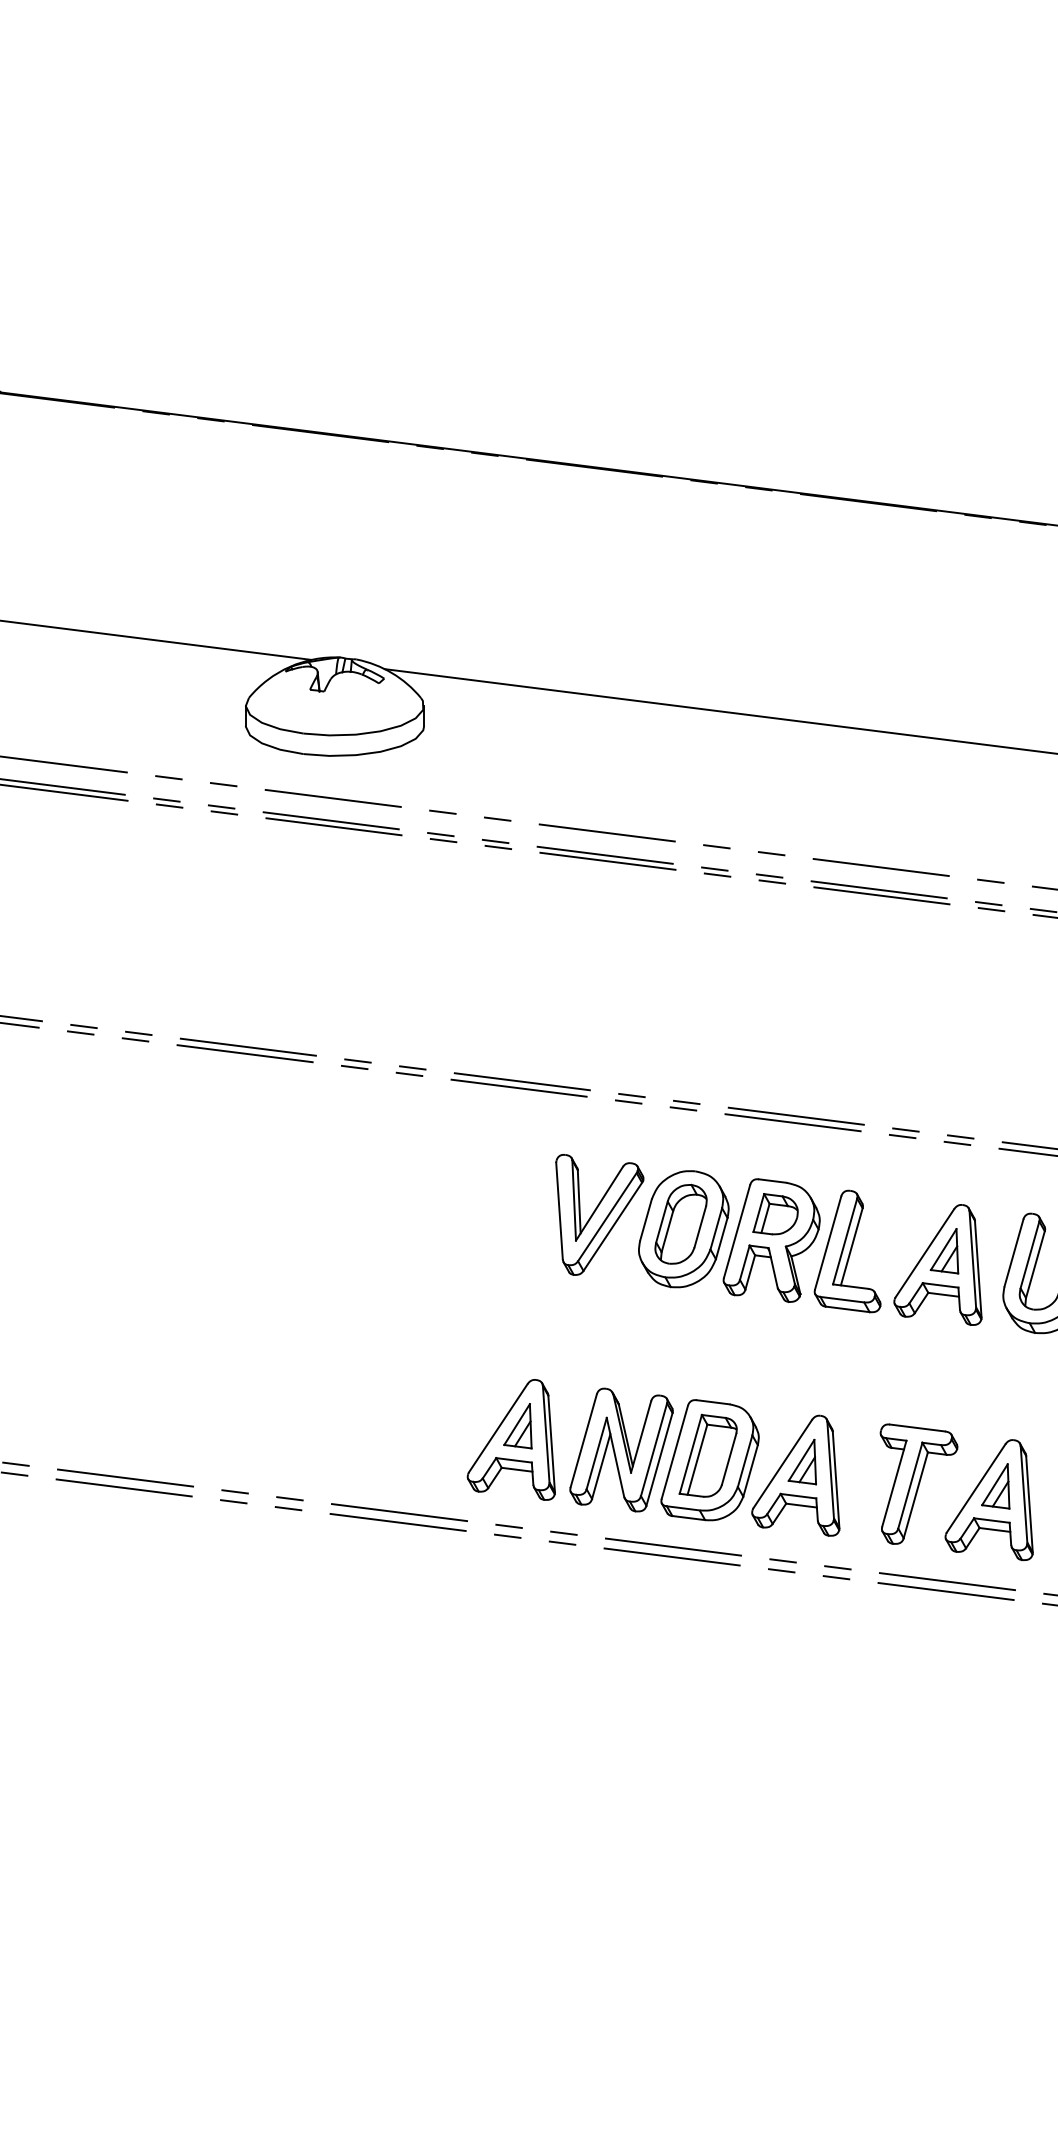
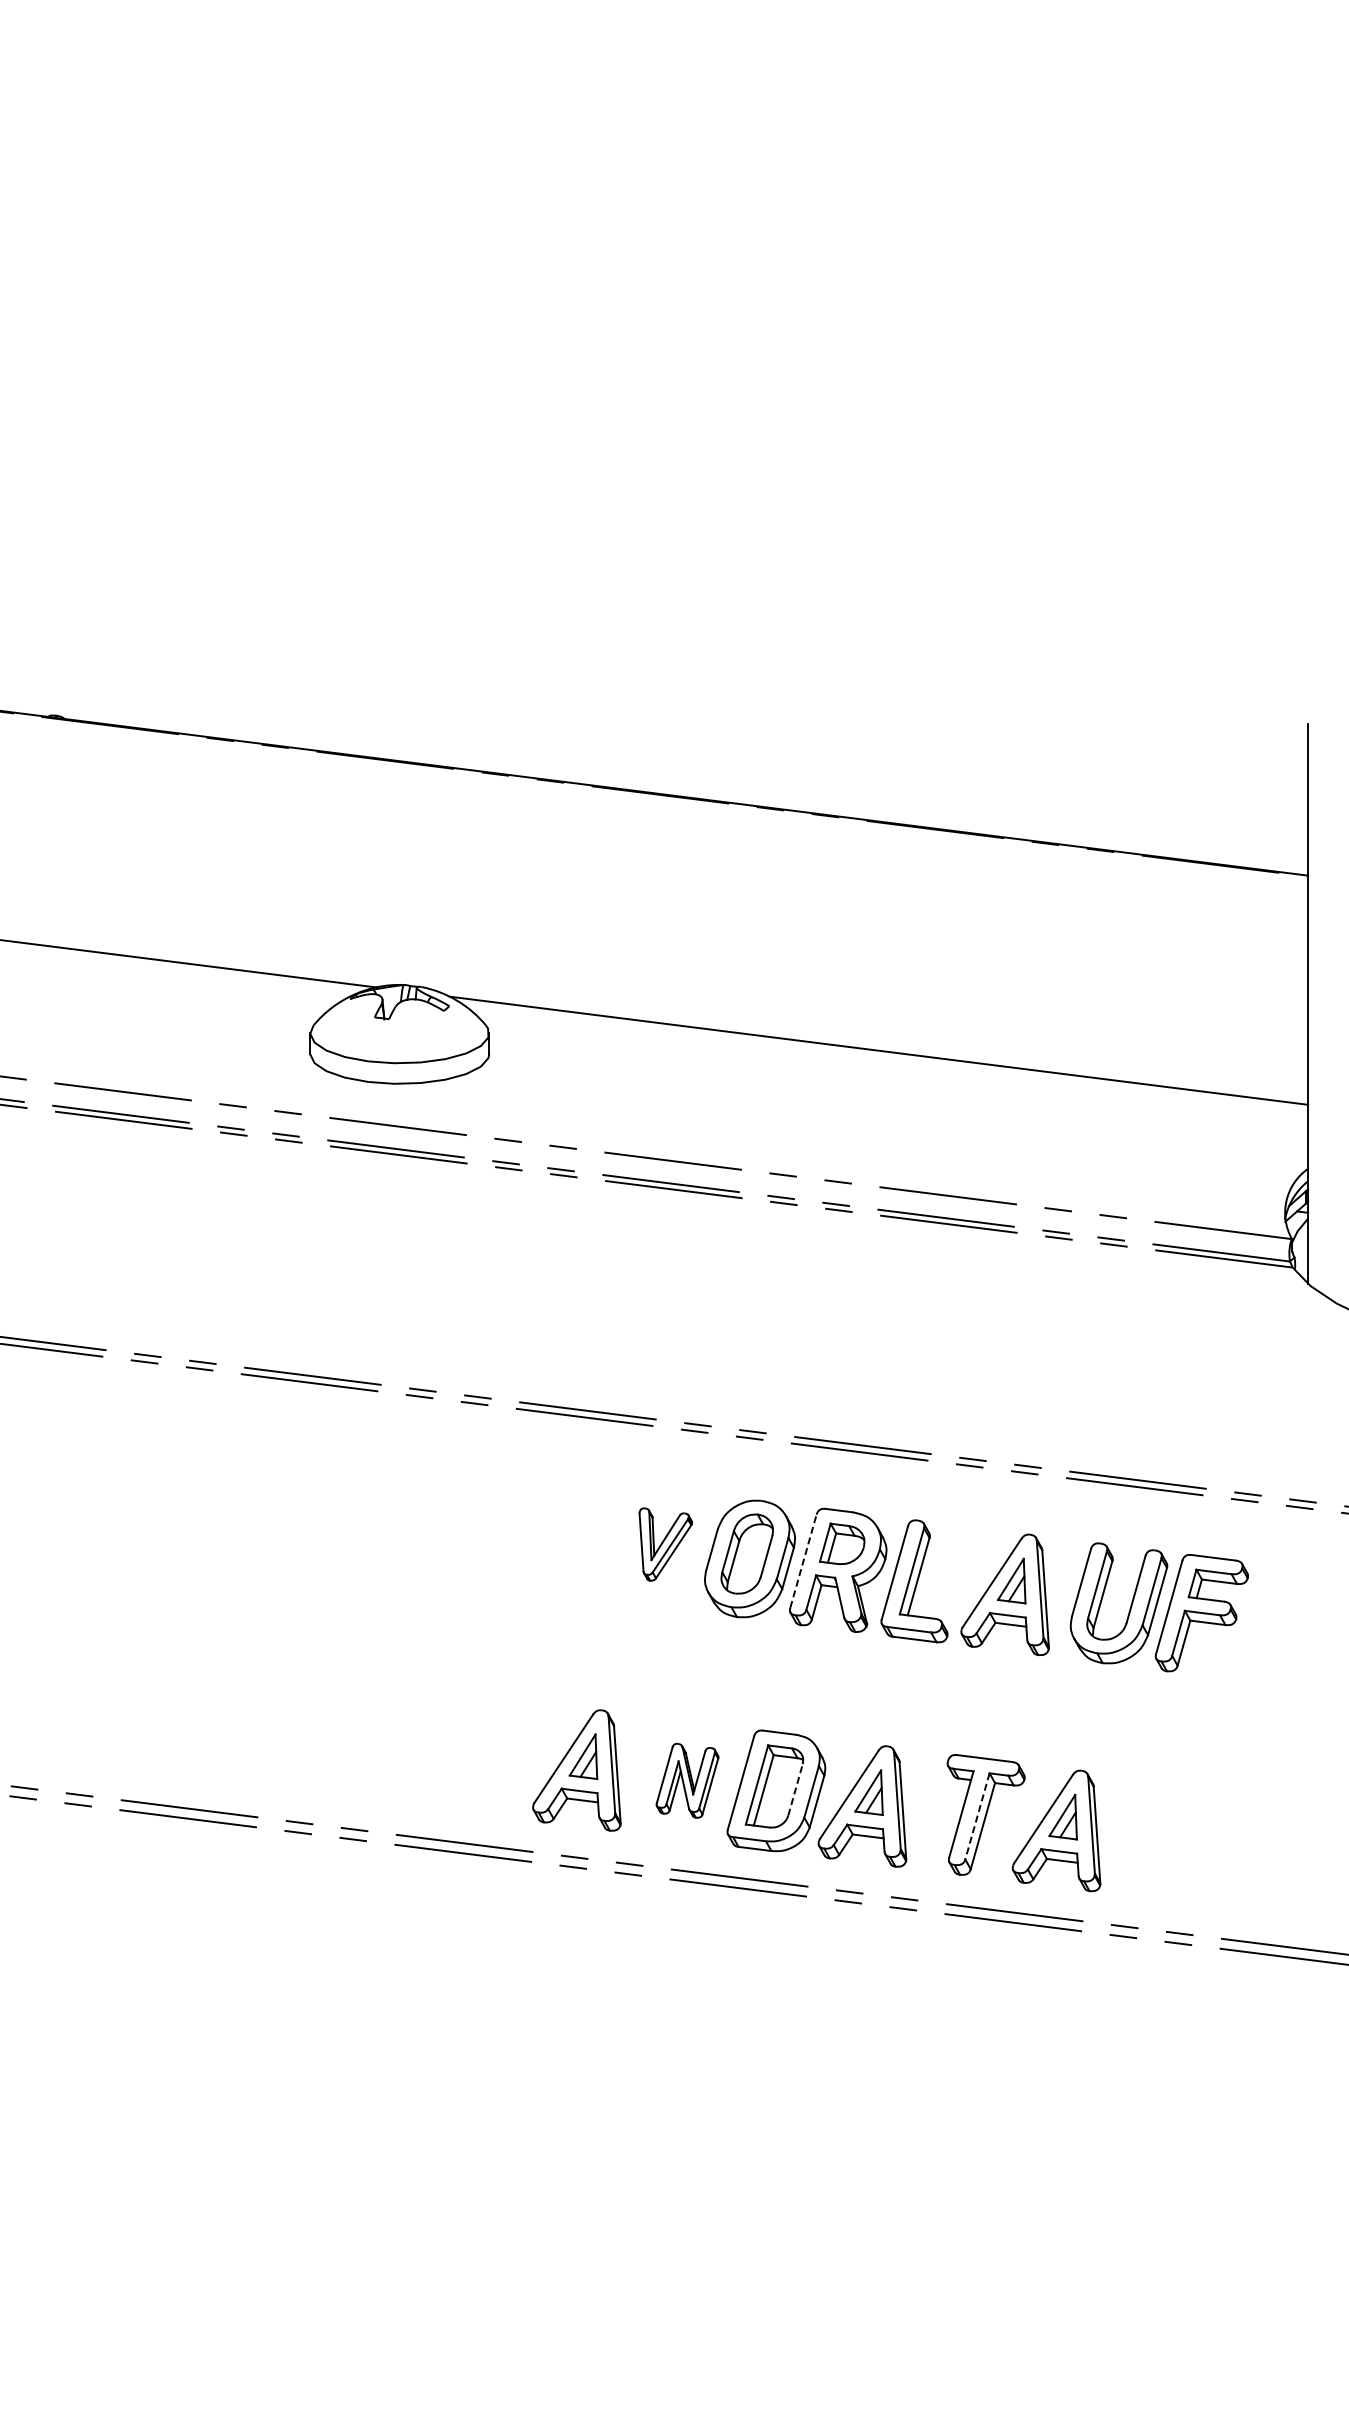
part: (599, 1214) -> (665, 1544), size x0.6
line: (737, 1230) -> (803, 1560), solid -> dashed
part: (621, 1449) -> (687, 1780), size x0.6
line: (729, 1458) -> (795, 1789), solid -> dashed
line: (910, 1485) -> (977, 1816), solid -> dashed

